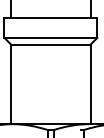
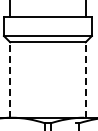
line: (11, 84) -> (10, 80), solid -> dashed
line: (90, 84) -> (85, 80), solid -> dashed

